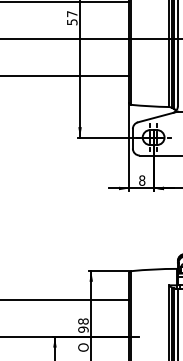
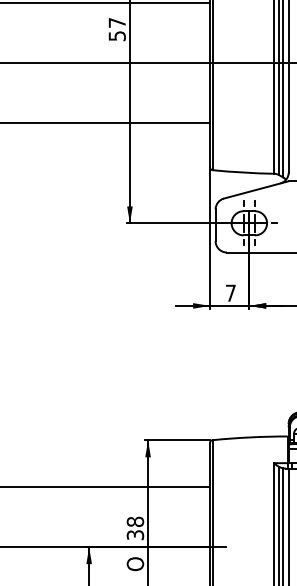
text: (142, 180) -> (231, 293), 8 -> 7
text: (83, 329) -> (135, 534), 98 -> 38

